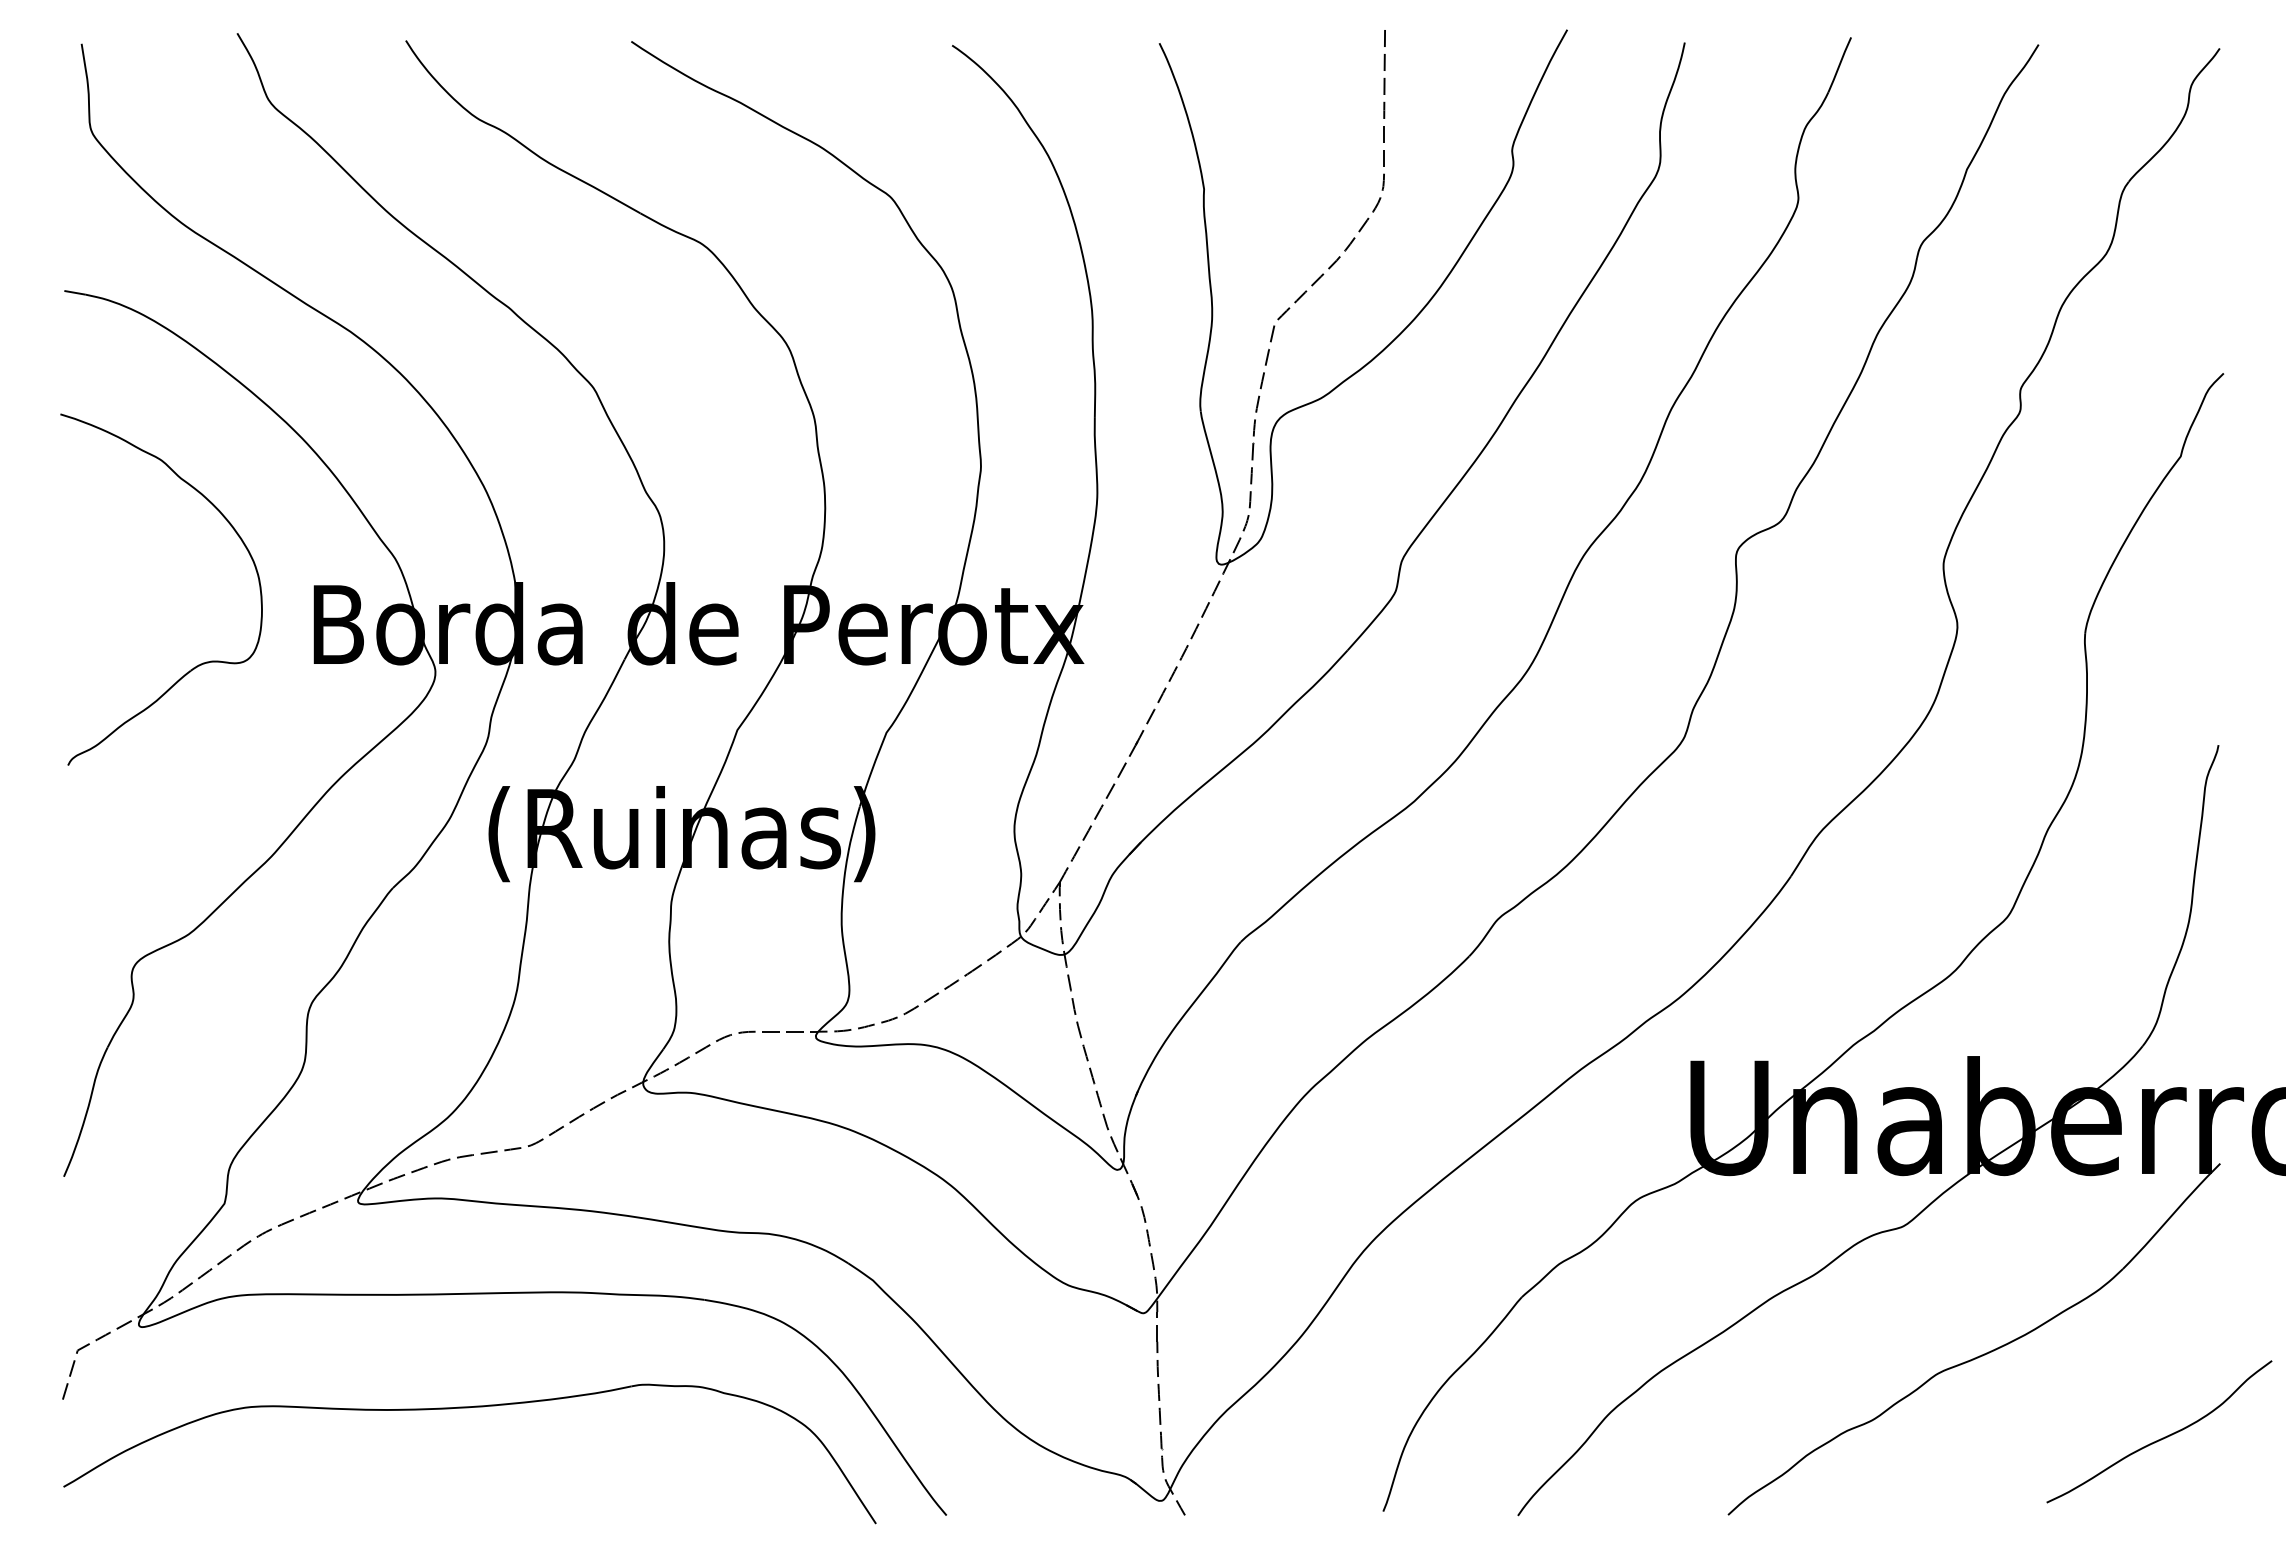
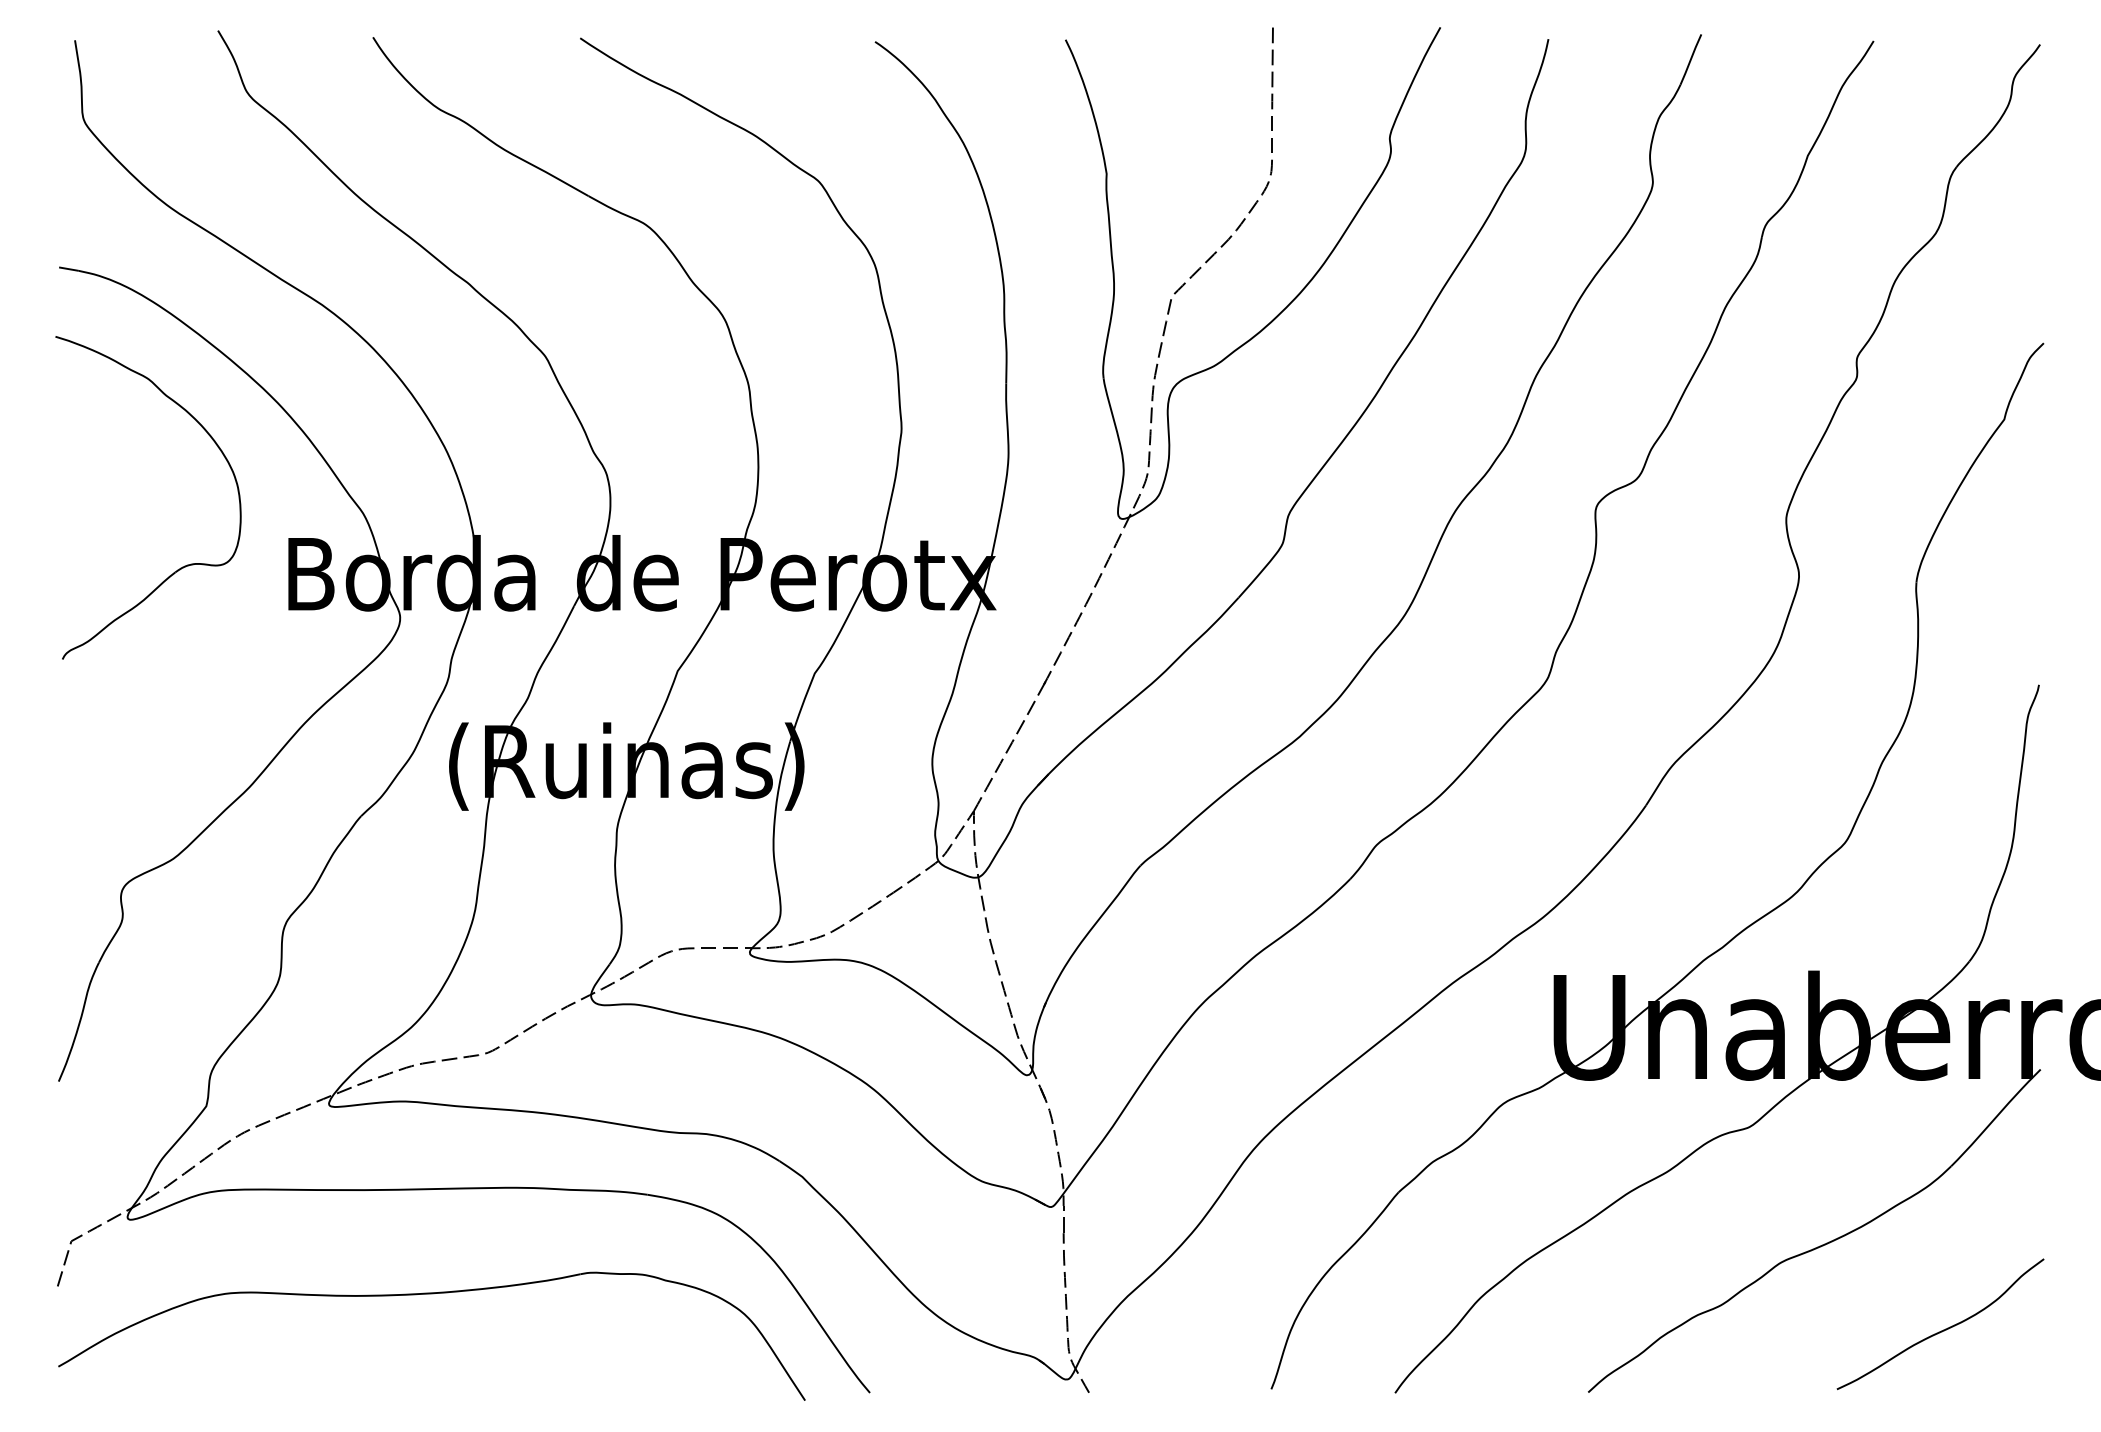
part: (198, 664) -> (182, 566), moved
curve: (2162, 1437) -> (1943, 1329), moved

